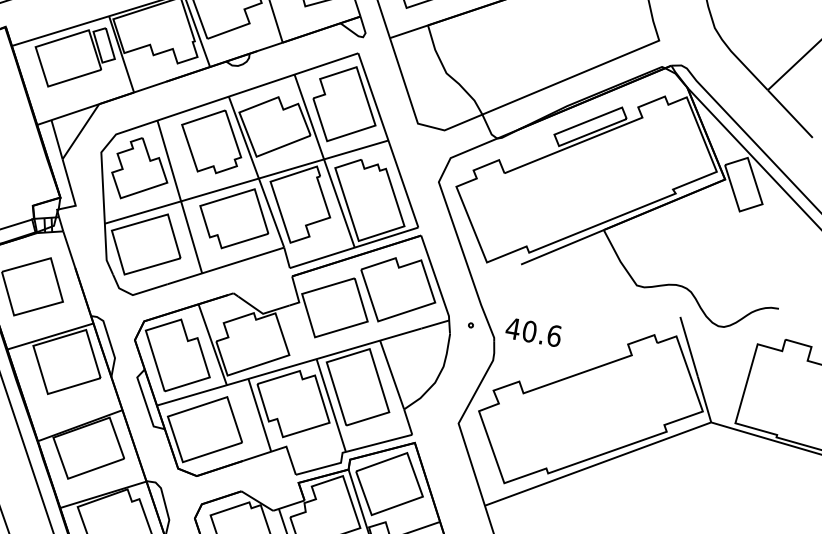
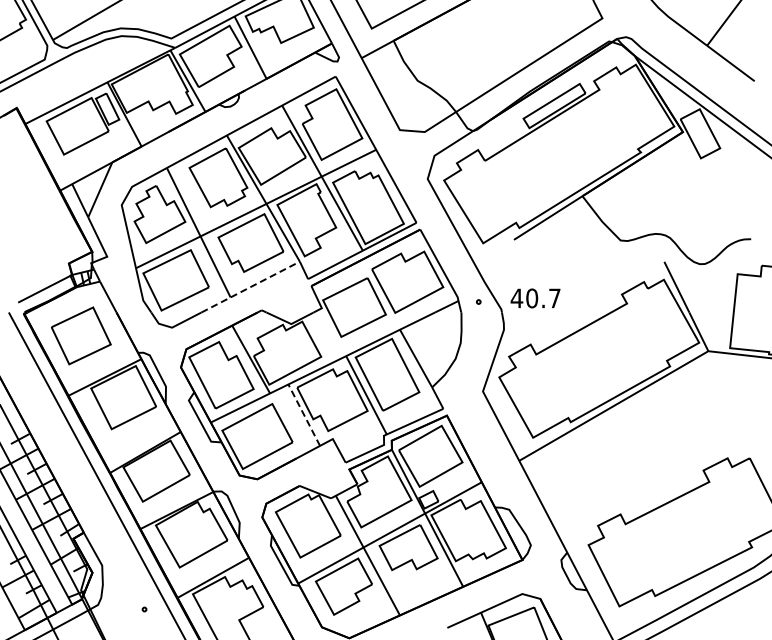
line: (225, 266) -> (250, 287), solid -> dashed
text: (553, 335) -> (554, 298), 40.6 -> 40.7
line: (260, 415) -> (304, 415), solid -> dashed

